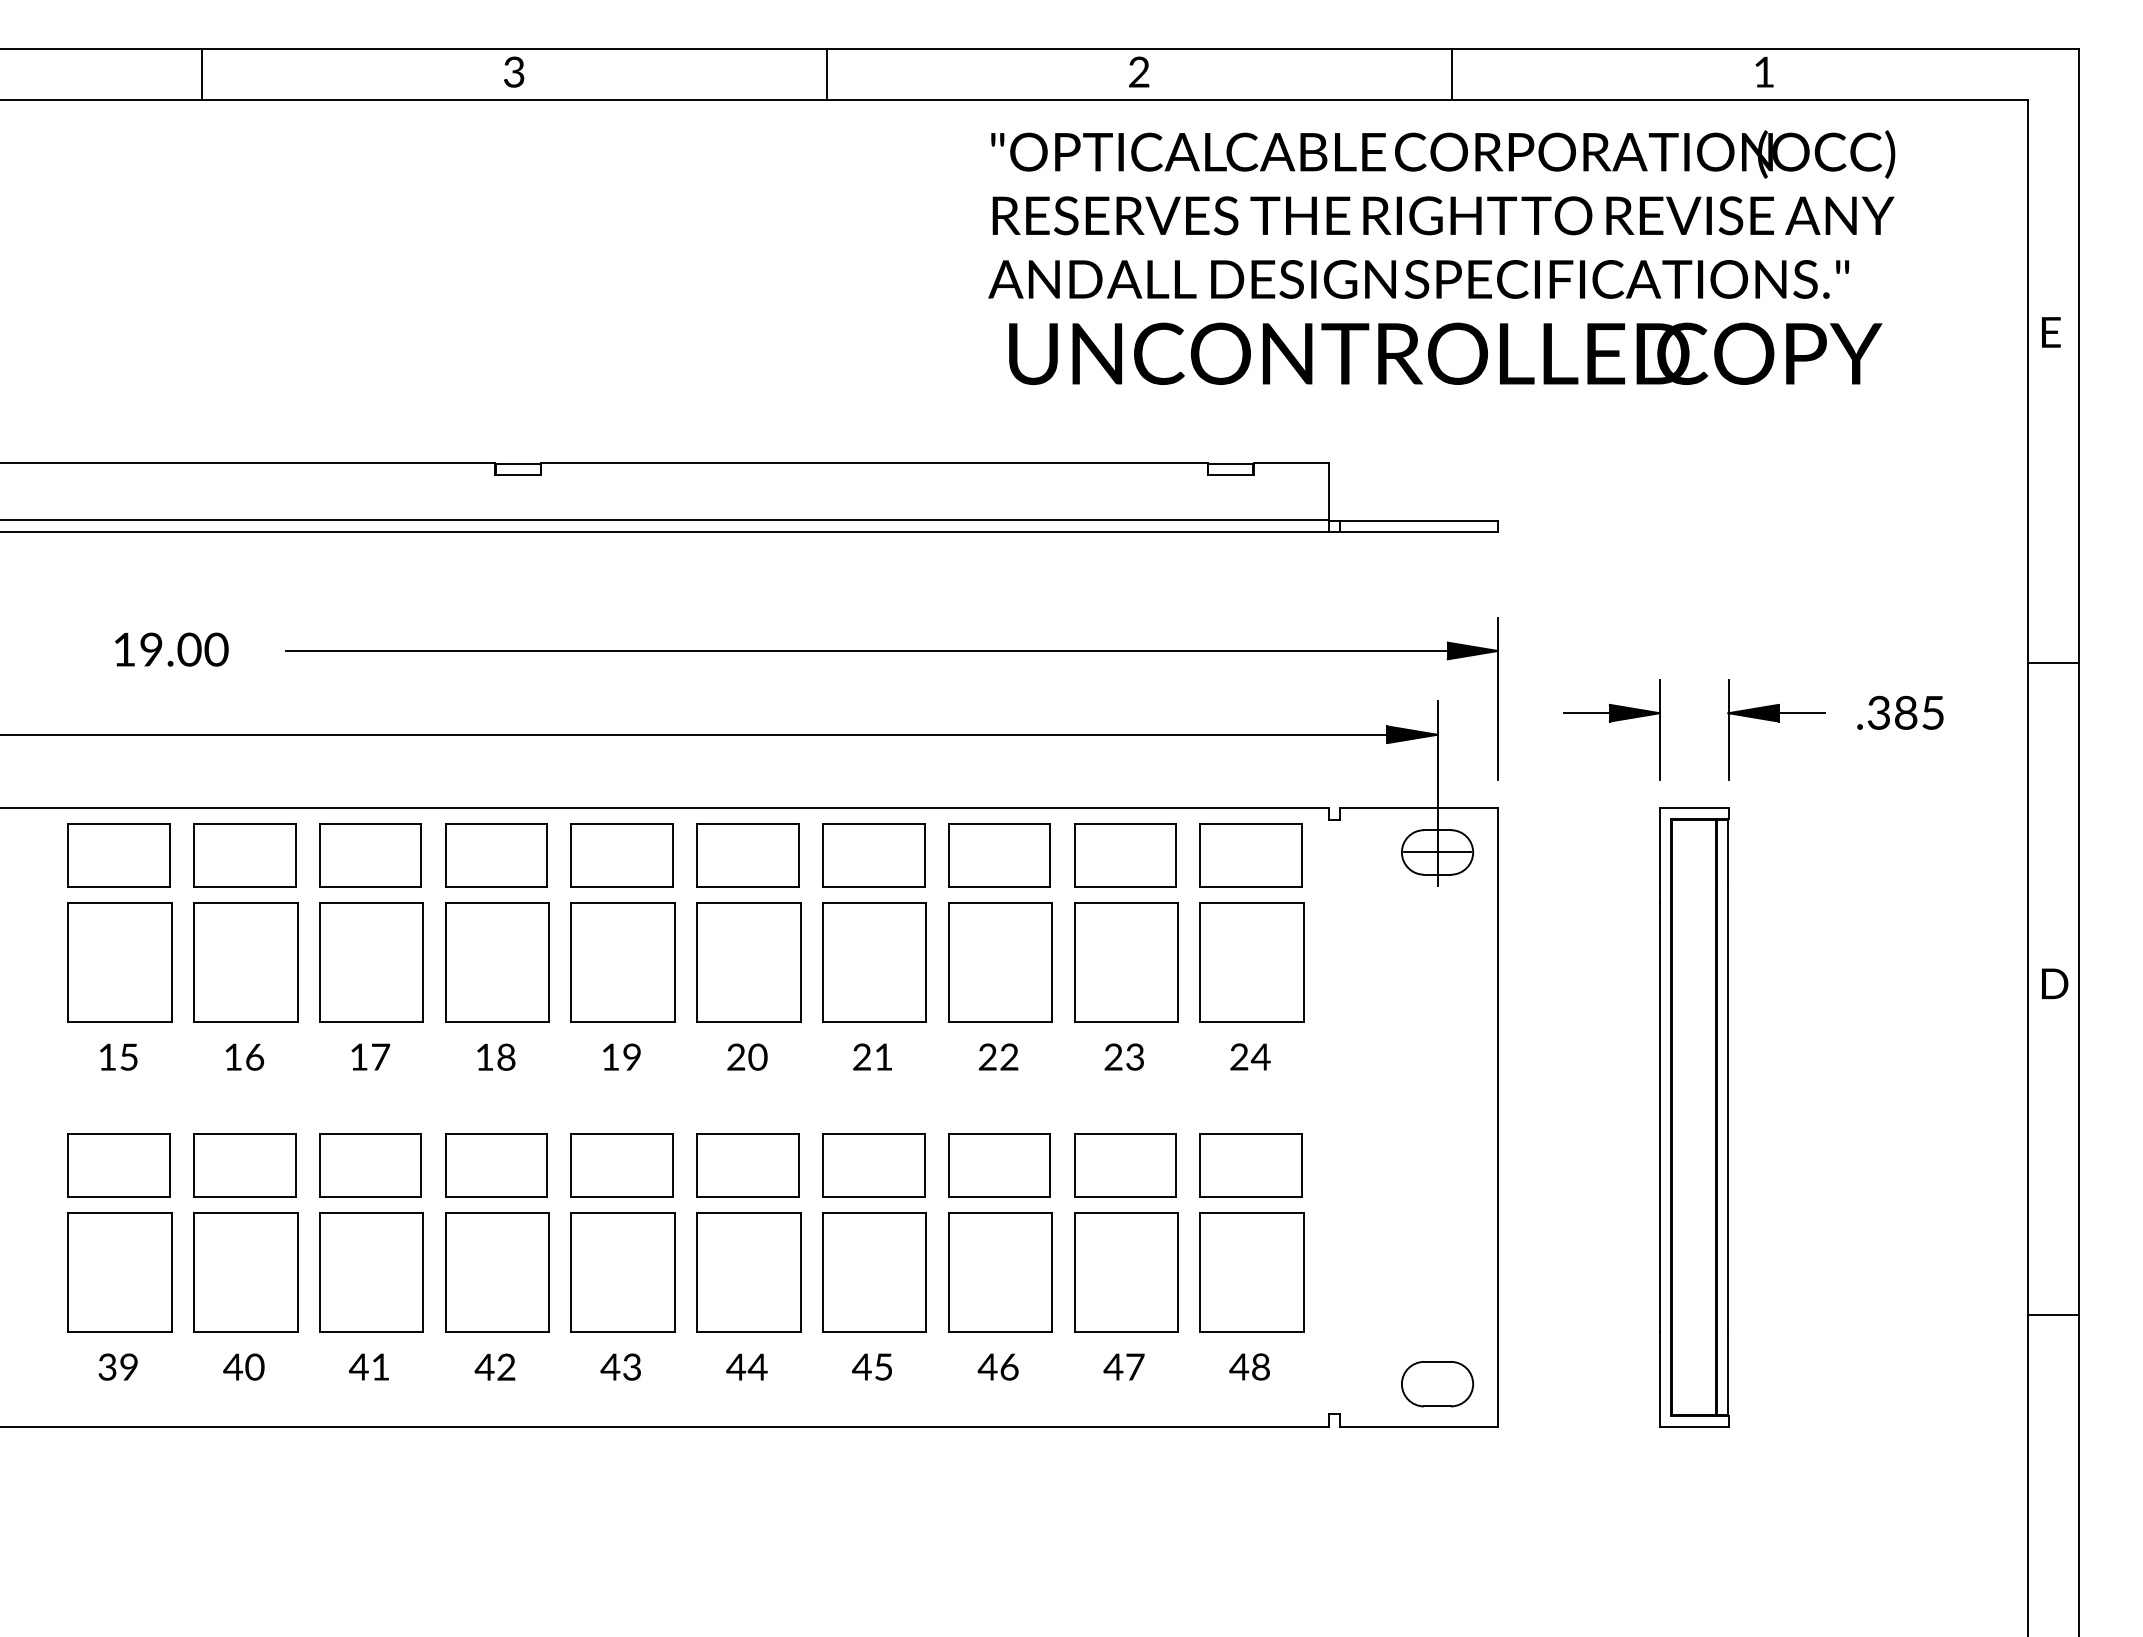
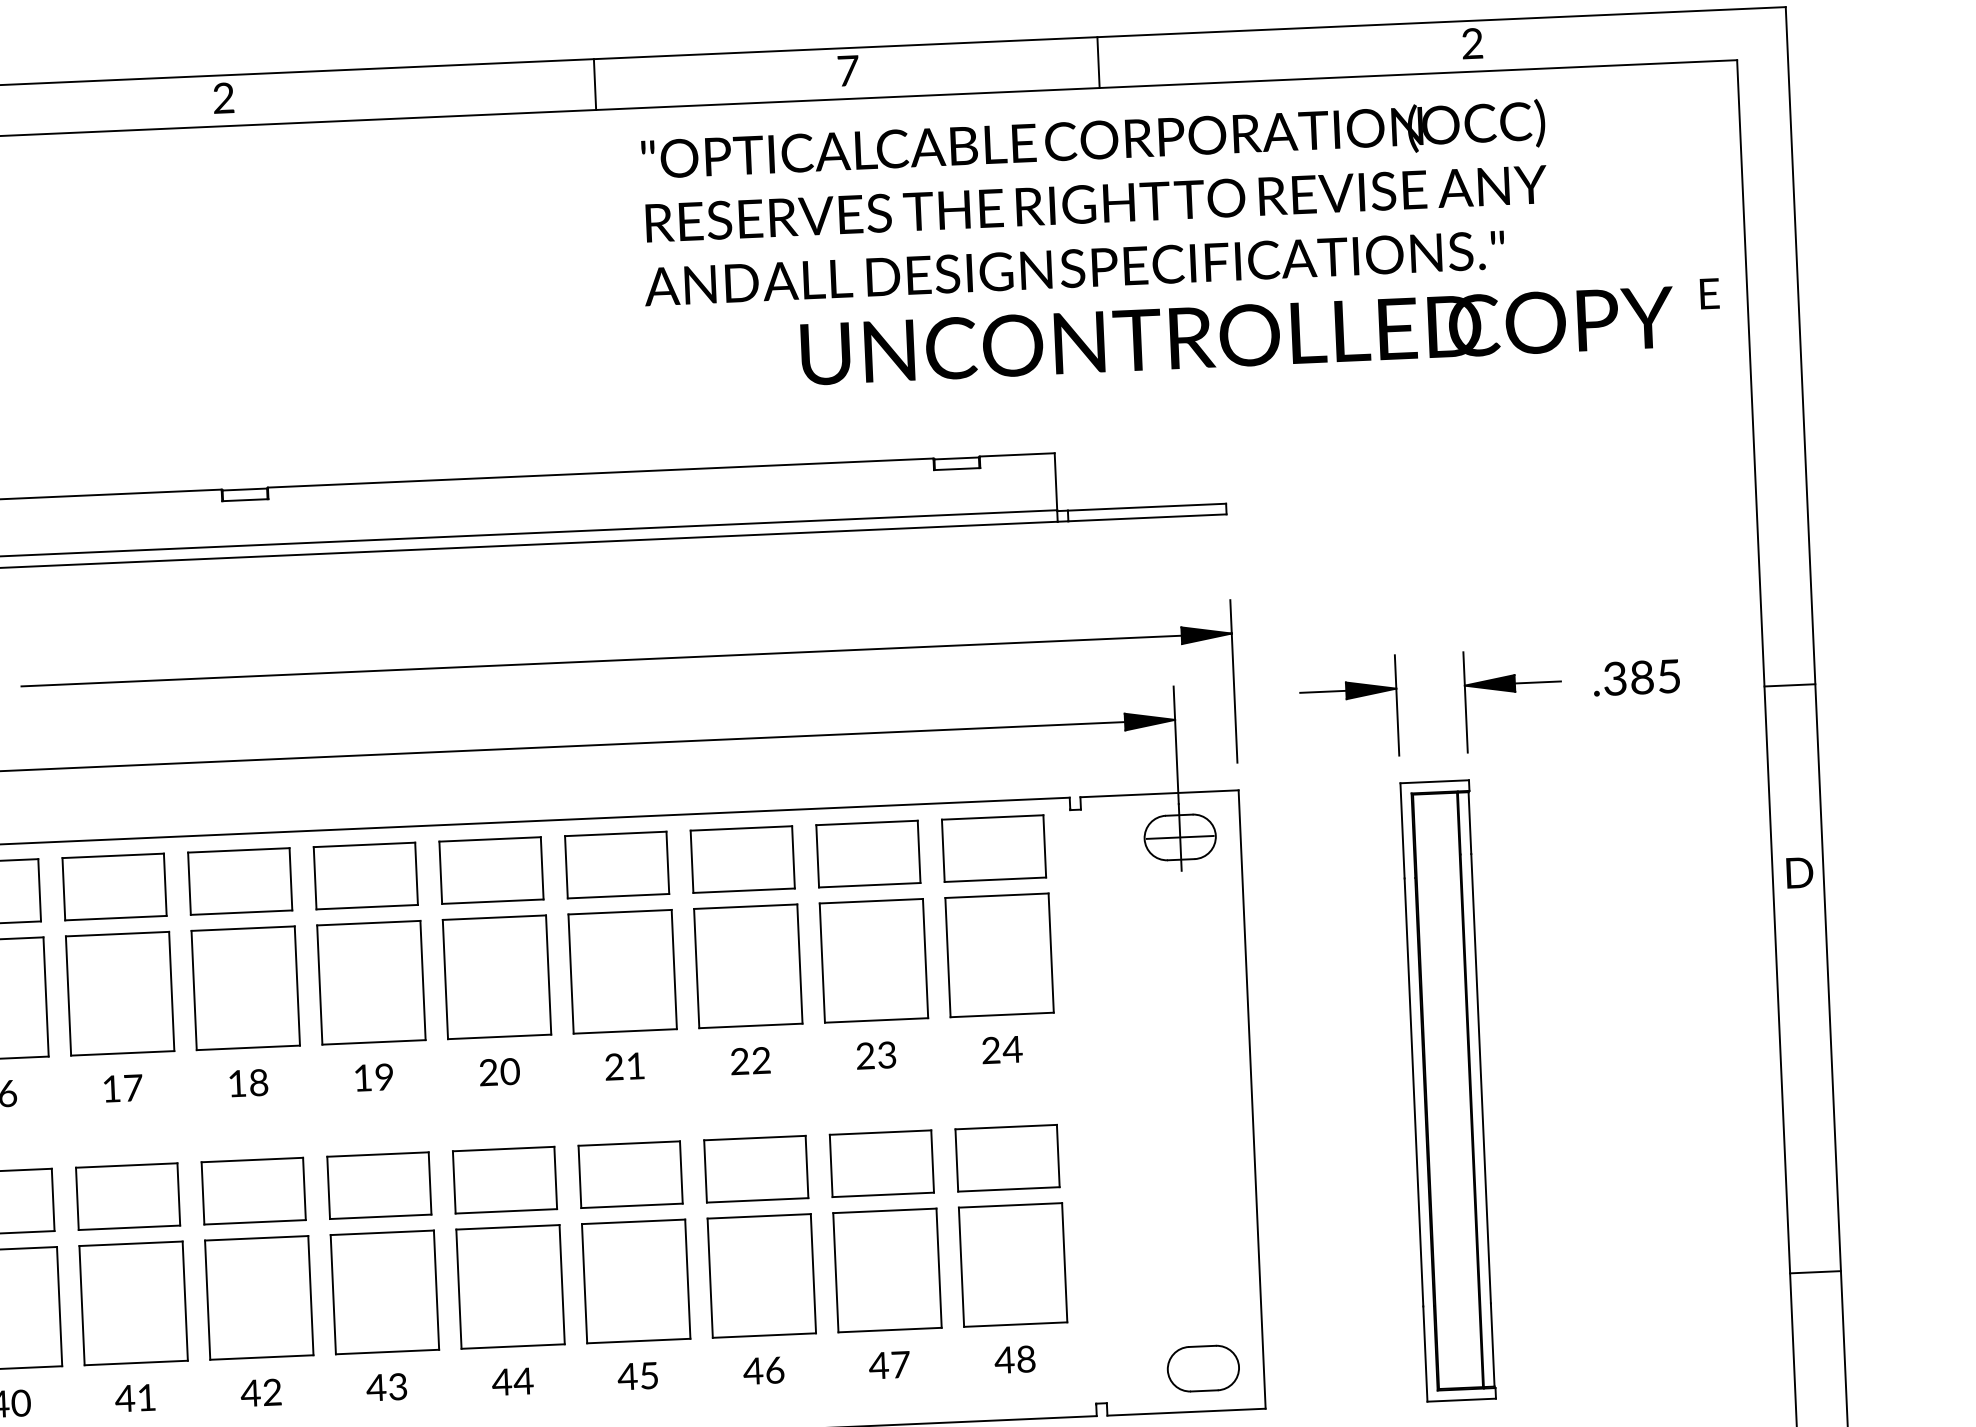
text: (1139, 71) -> (848, 70), 2 -> 7
text: (1763, 71) -> (1471, 43), 1 -> 2
text: (514, 72) -> (224, 98), 3 -> 2
line: (826, 74) -> (594, 84), moved
line: (1451, 74) -> (1098, 62), moved
text: (1441, 214) -> (1094, 202), moved
text: (2051, 332) -> (1709, 293), moved
text: (1445, 353) -> (1237, 335), moved
line: (2052, 663) -> (1789, 685), moved
text: (2055, 983) -> (1800, 872), moved

